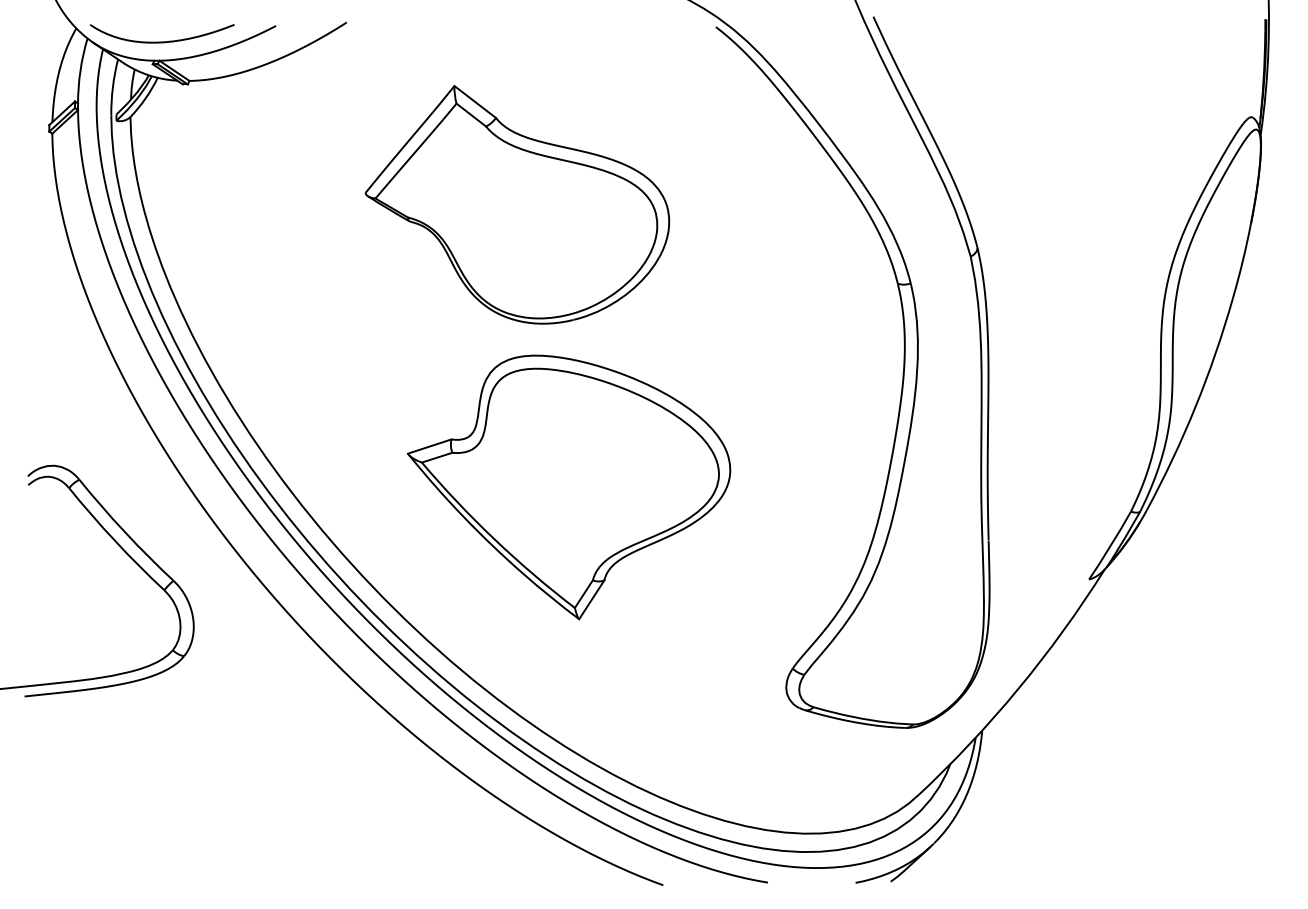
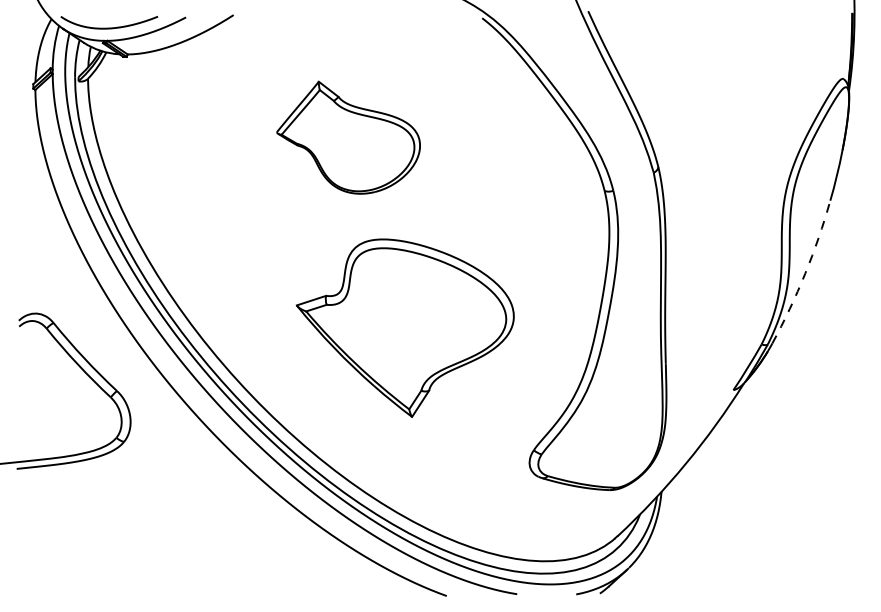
part: (517, 204) -> (348, 137), size x0.7
arc: (1196, 406) -> (805, 273), solid -> dashed
part: (567, 486) -> (404, 327), moved

